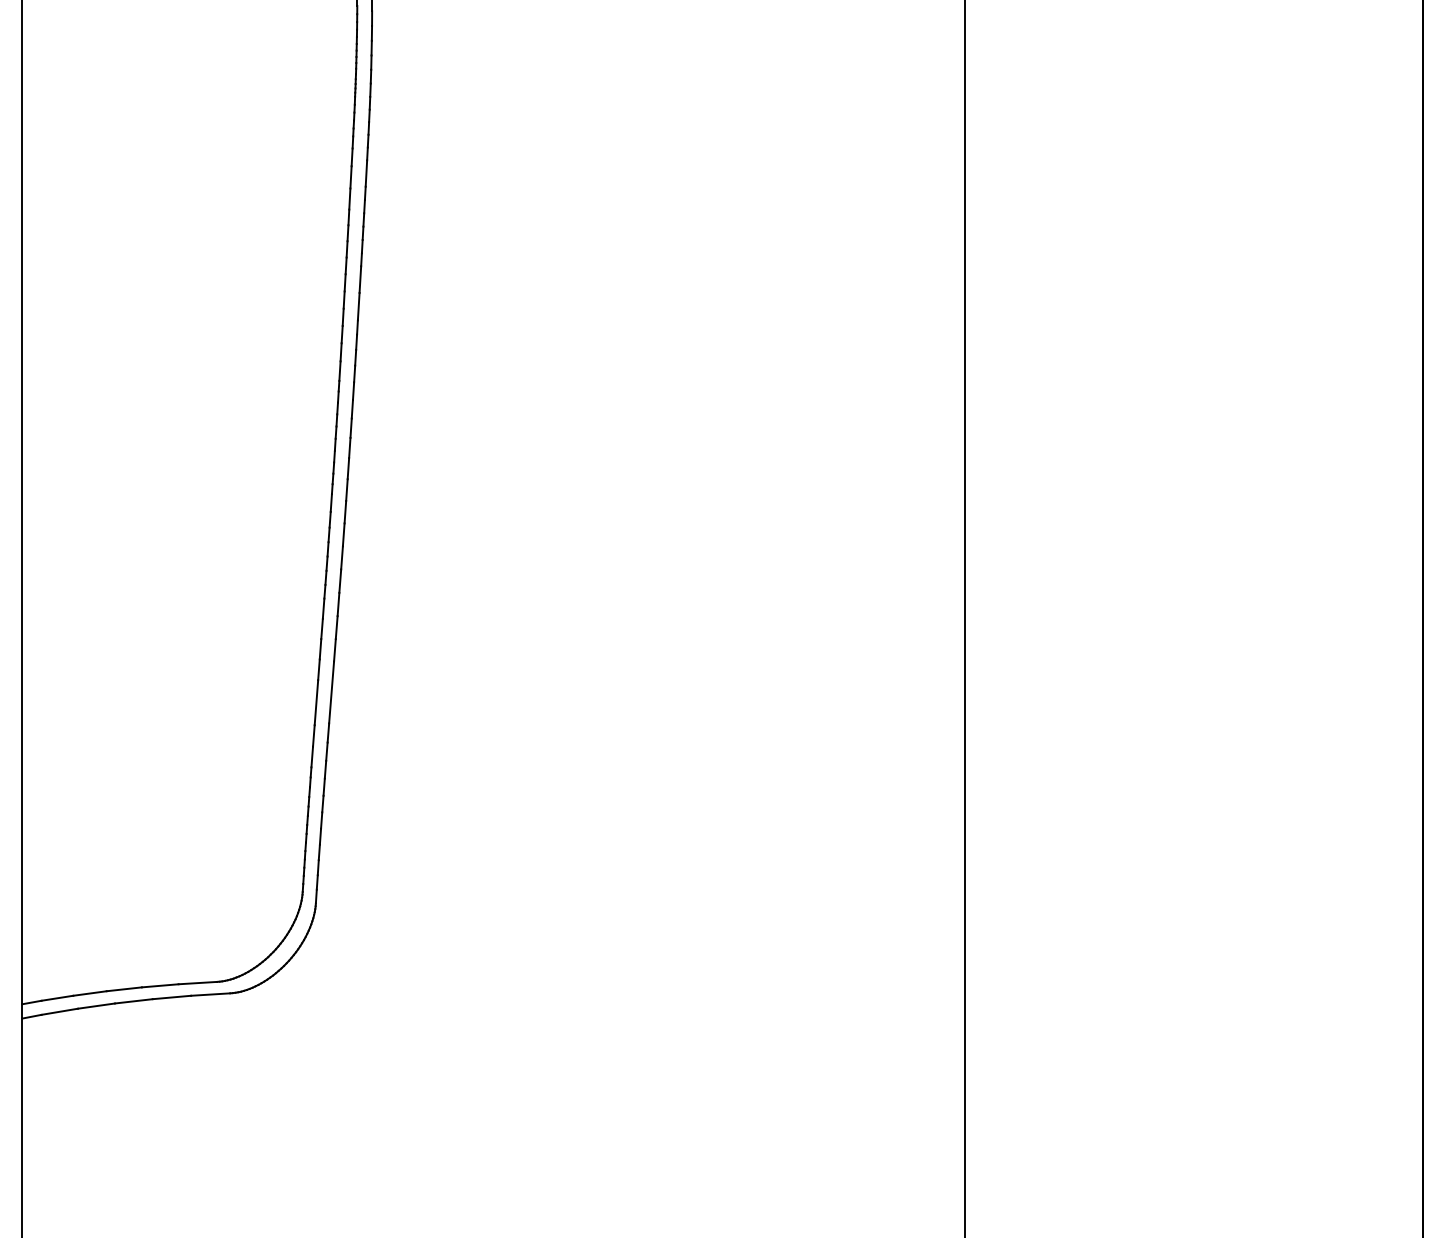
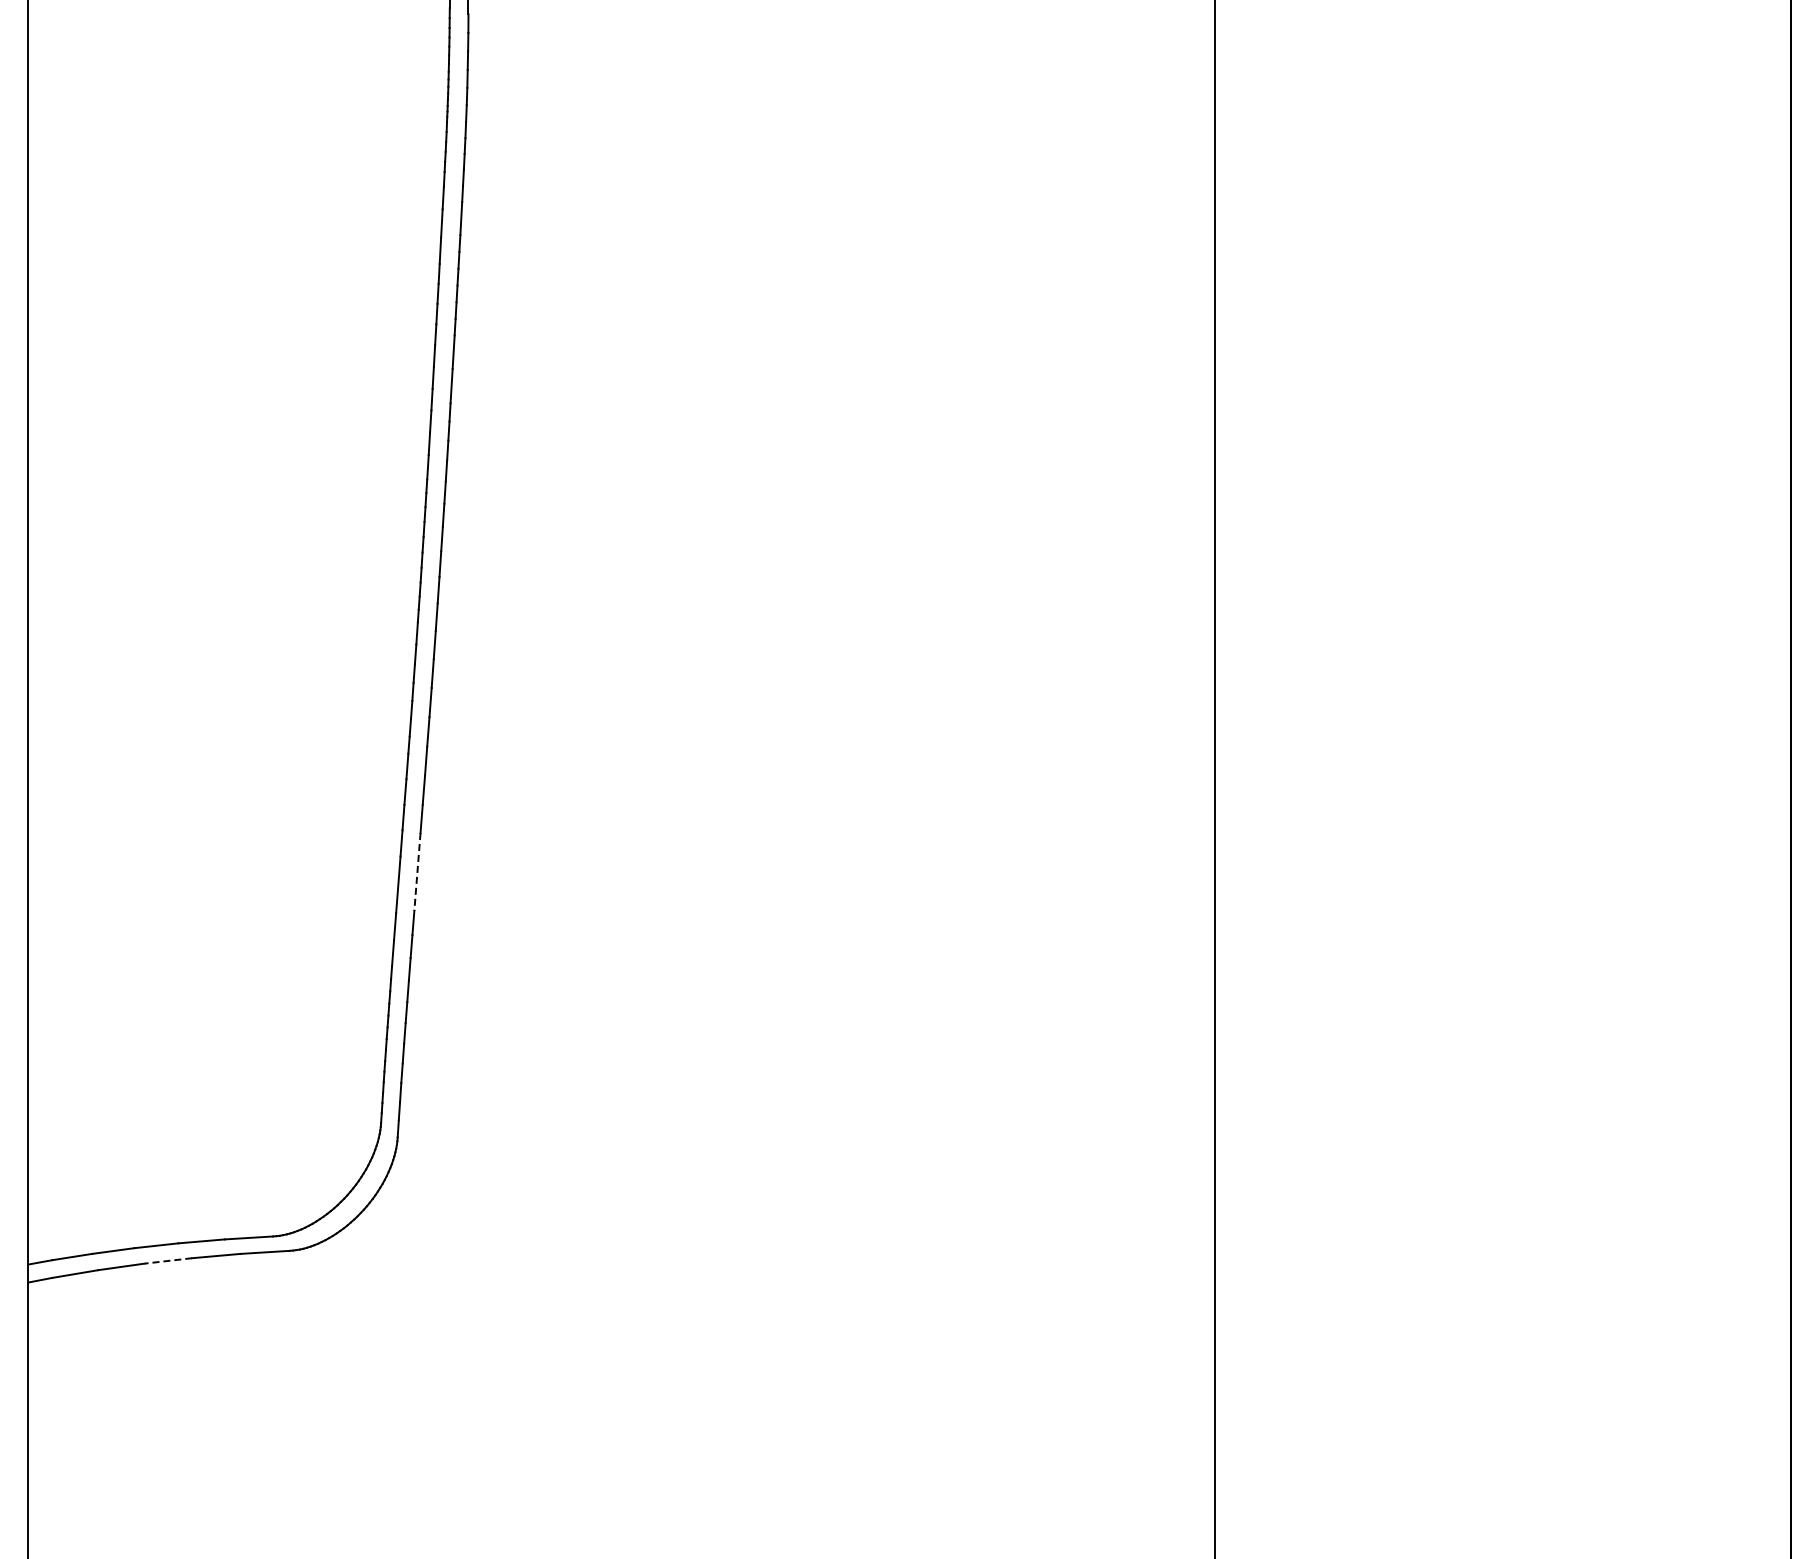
line: (331, 692) -> (417, 872), solid -> dashed
line: (133, 1001) -> (168, 1260), solid -> dashed

